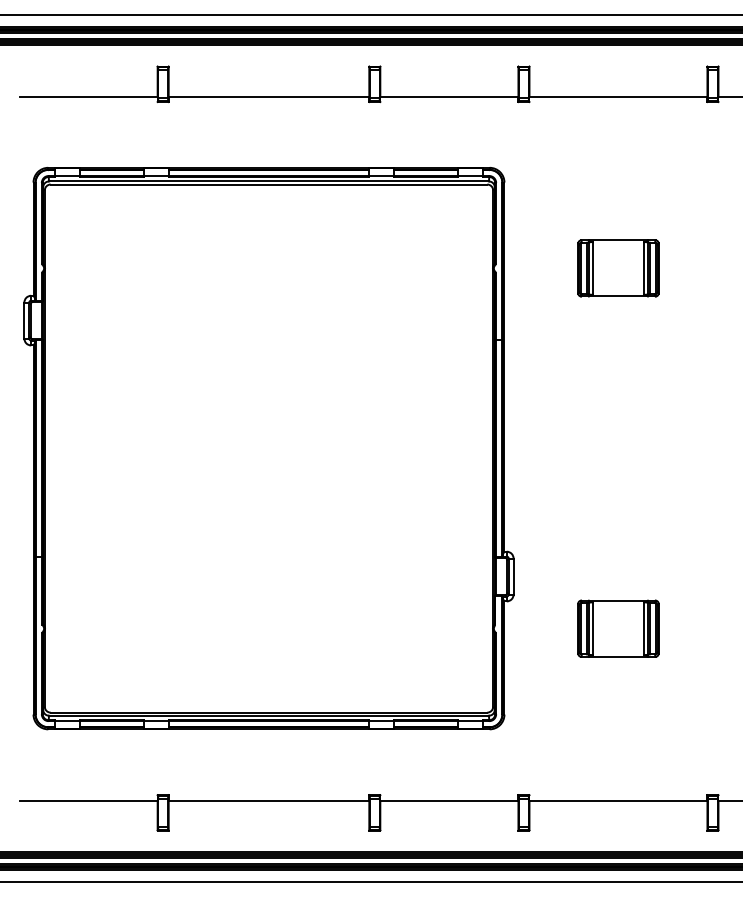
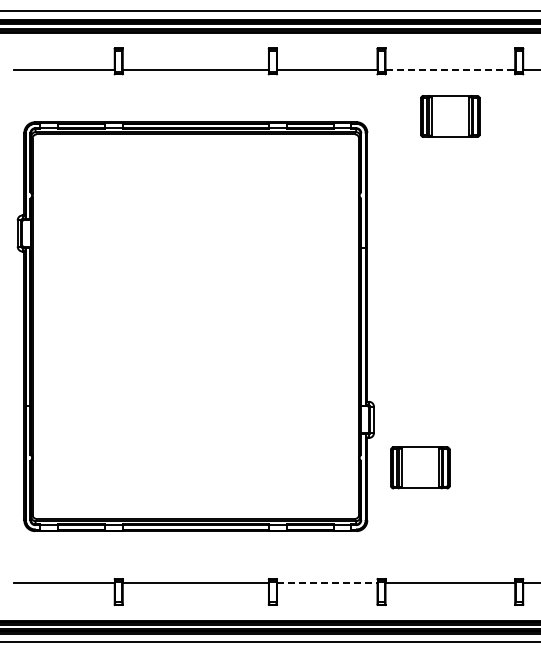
line: (618, 96) -> (450, 70), solid -> dashed
part: (618, 268) -> (450, 116), moved
part: (618, 628) -> (420, 467), moved
line: (449, 801) -> (327, 583), solid -> dashed

